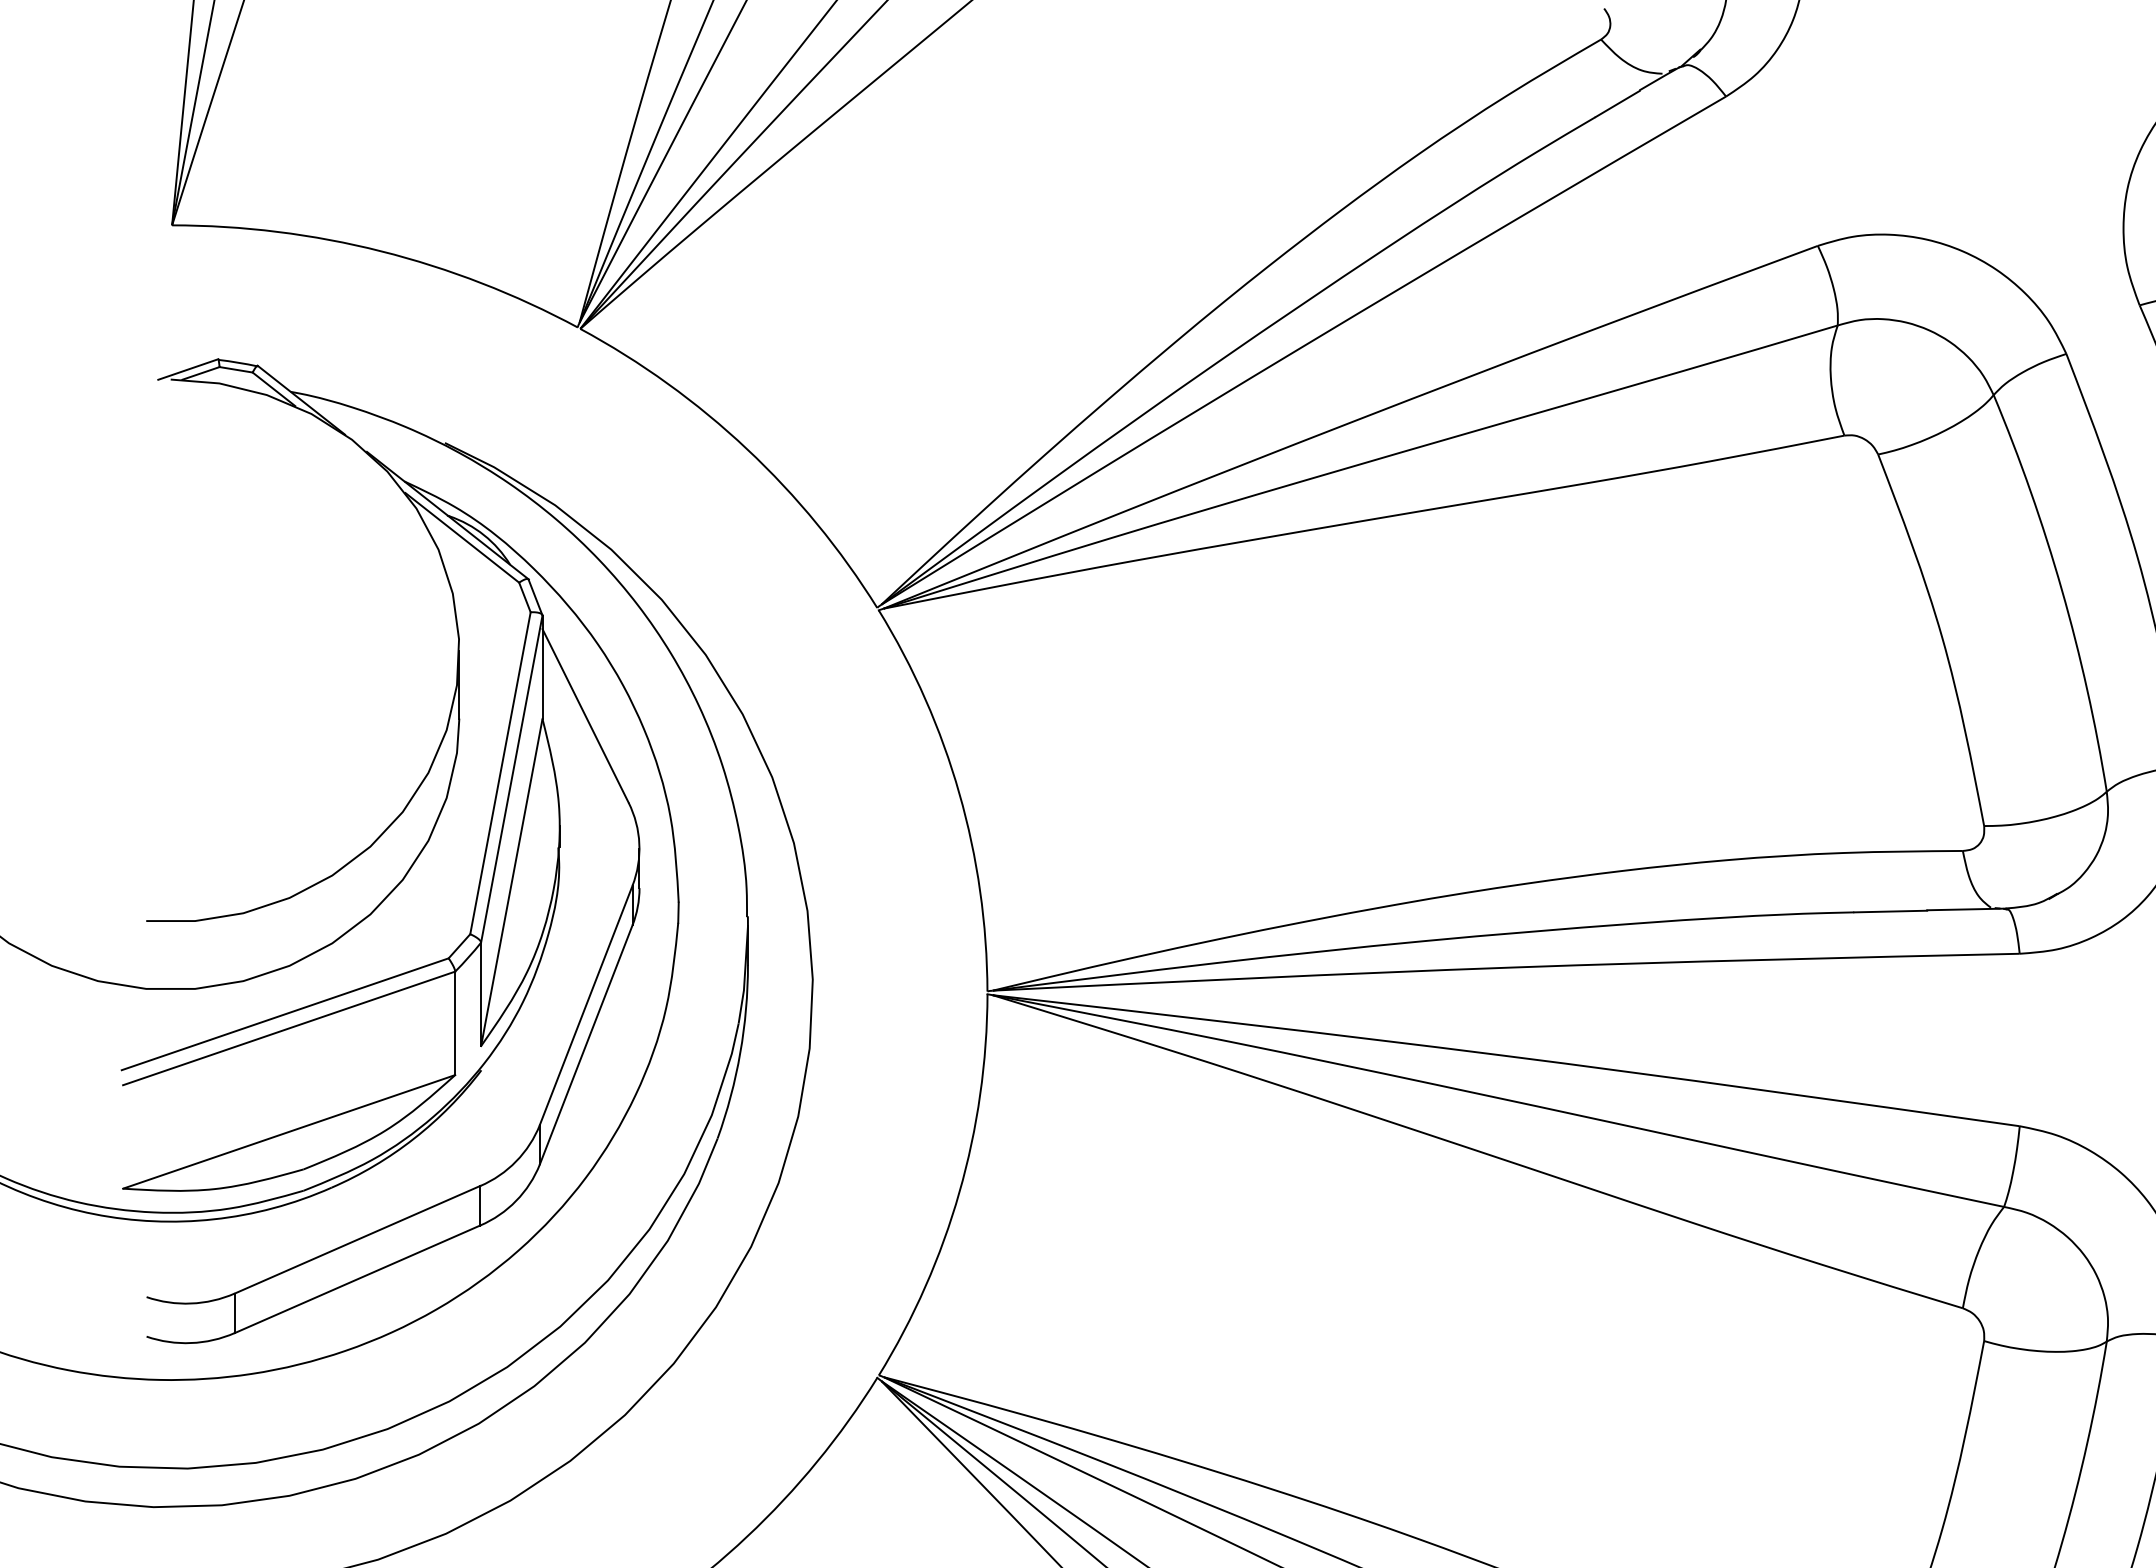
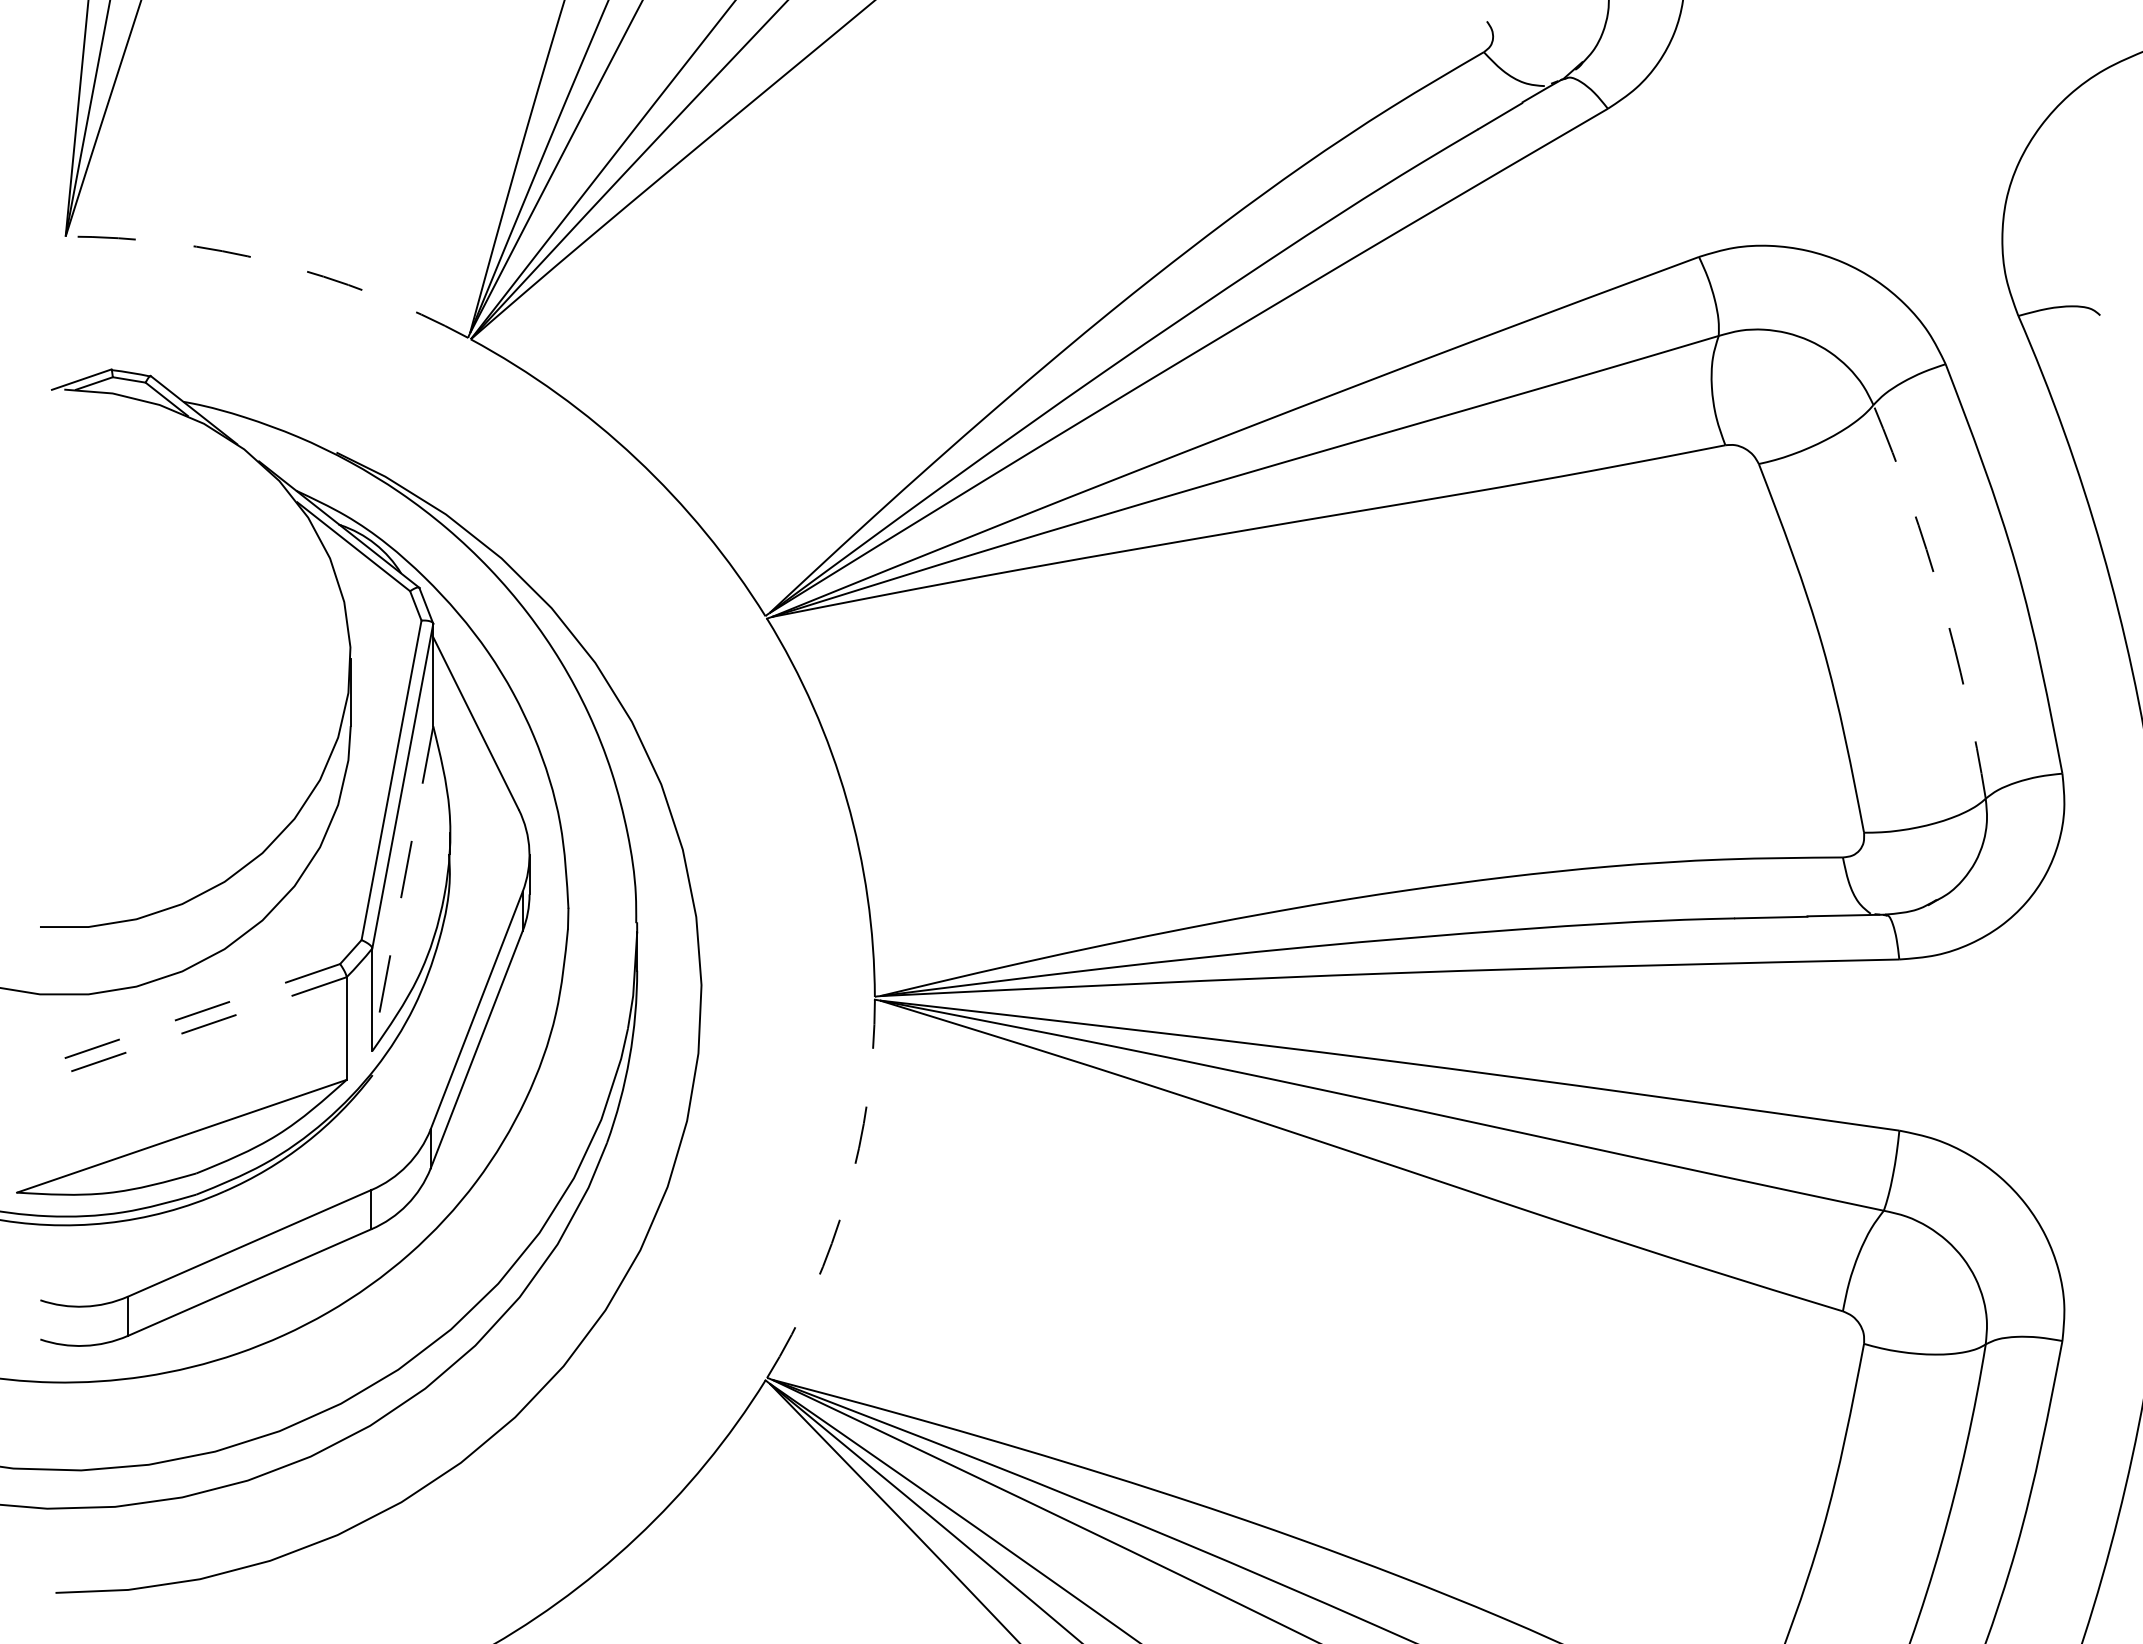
arc: (381, 251) -> (273, 262), solid -> dashed
arc: (2062, 590) -> (1941, 598), solid -> dashed
line: (511, 883) -> (402, 889), solid -> dashed
line: (284, 1014) -> (177, 1019), solid -> dashed
line: (288, 1028) -> (181, 1033), solid -> dashed
arc: (959, 1192) -> (847, 1196), solid -> dashed

